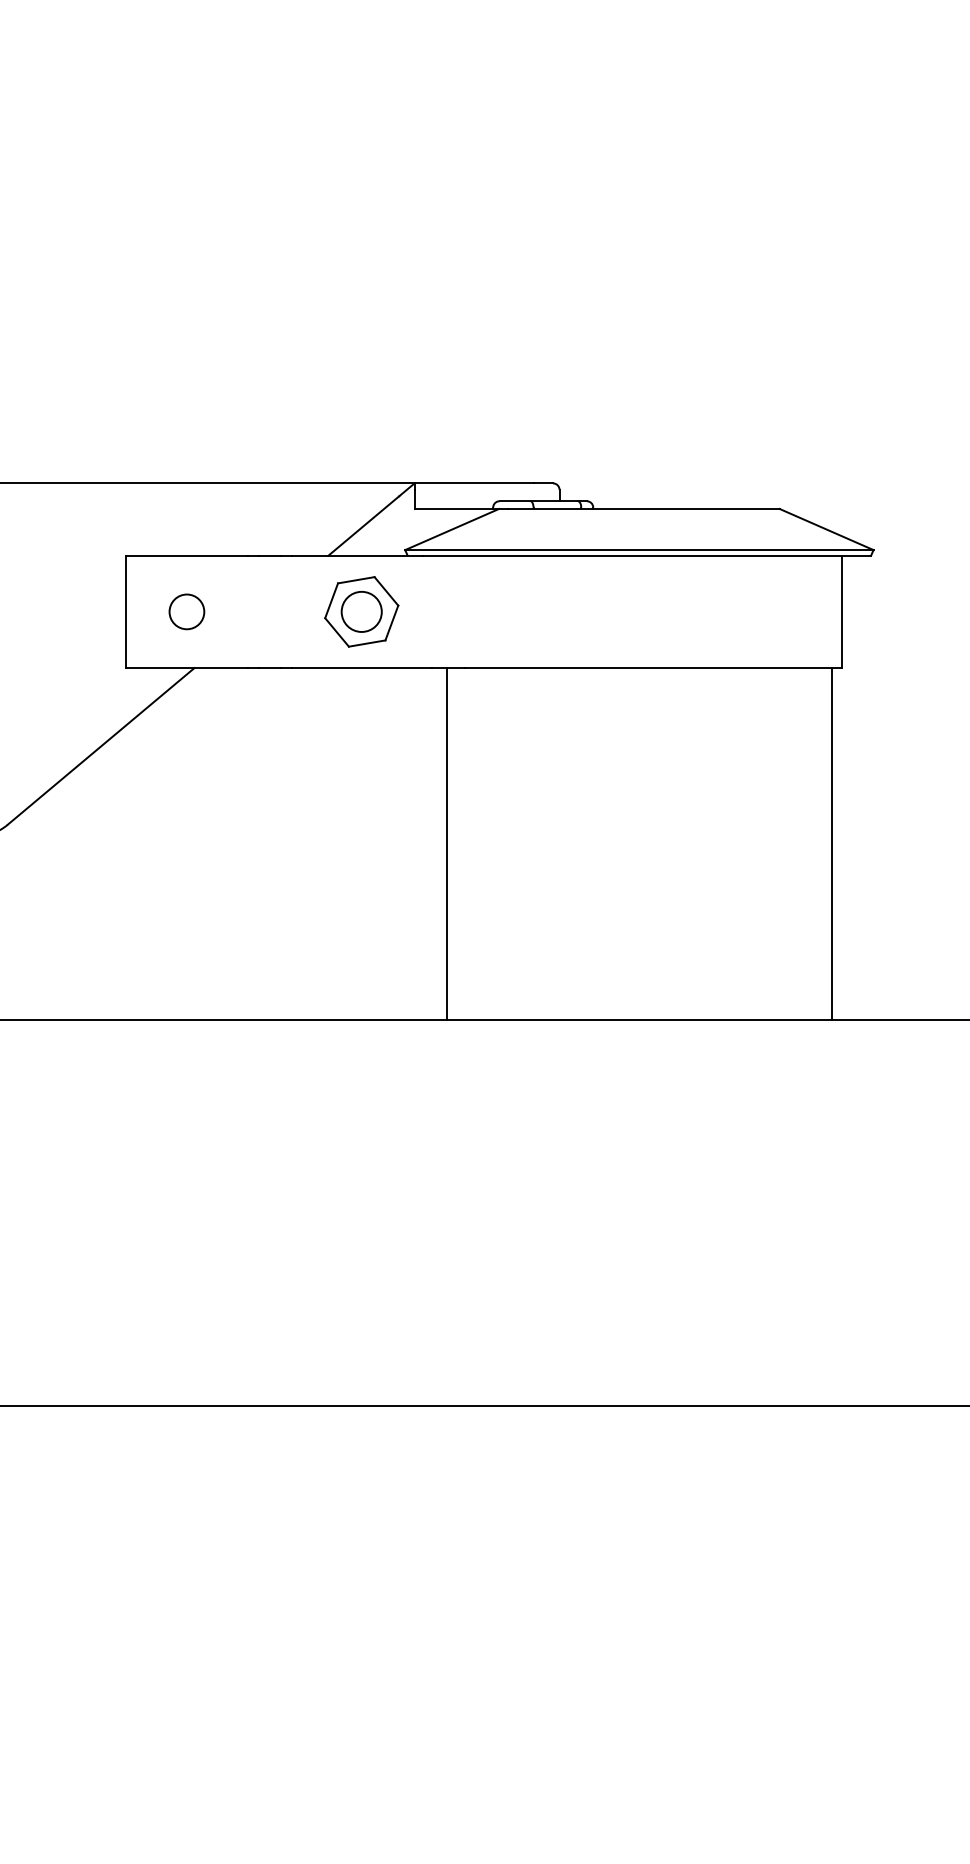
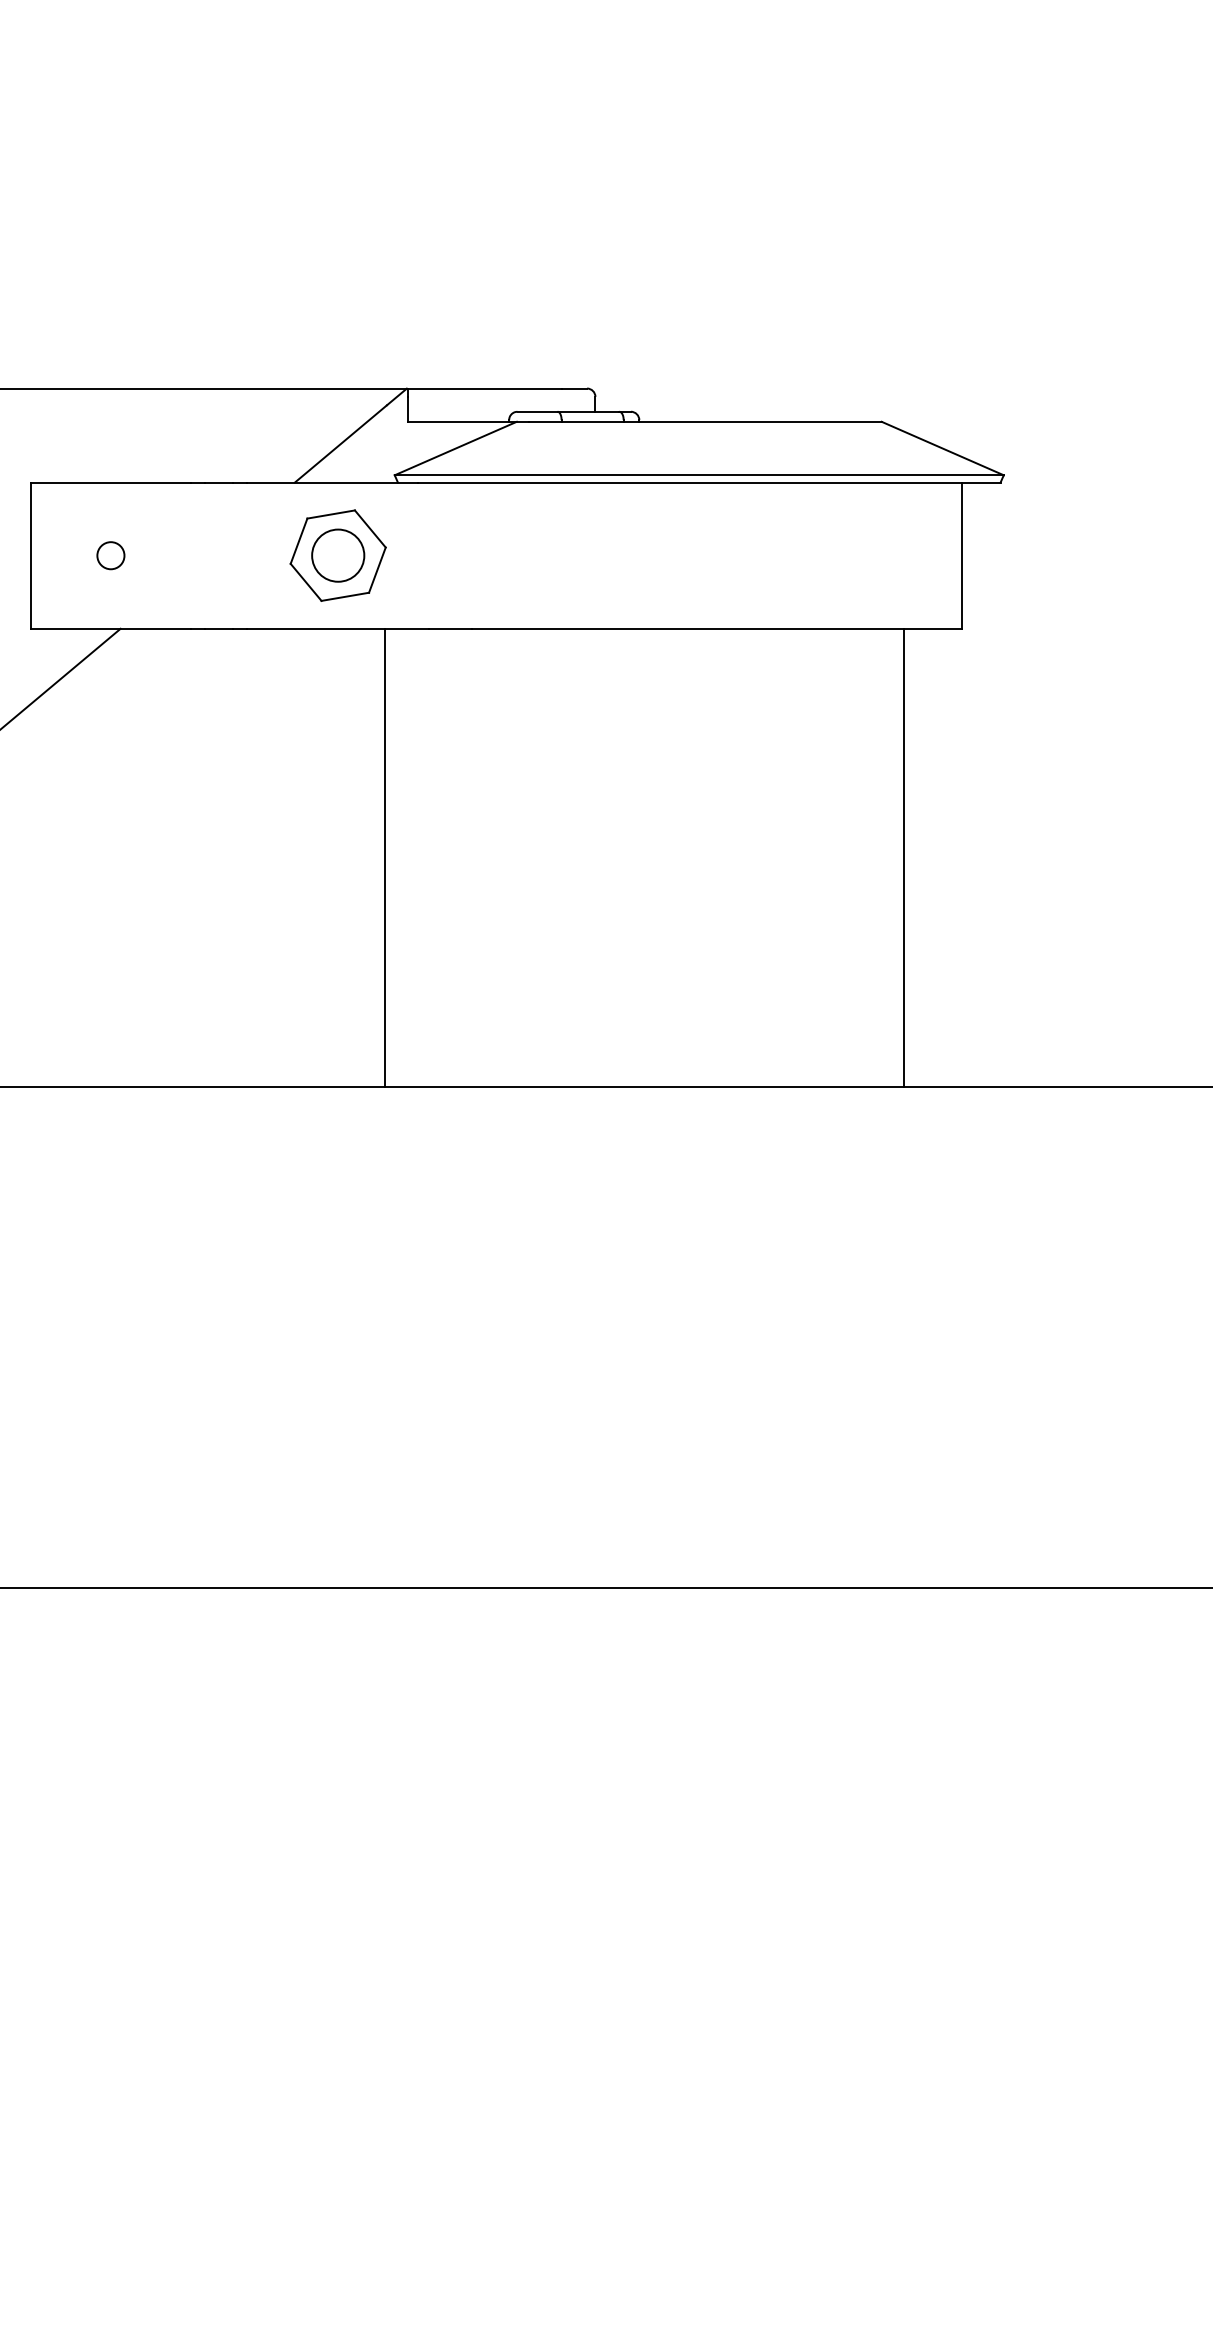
circle: (186, 611) -> (110, 555), size x0.6
line: (446, 844) -> (384, 858), moved
line: (832, 844) -> (904, 858), moved

